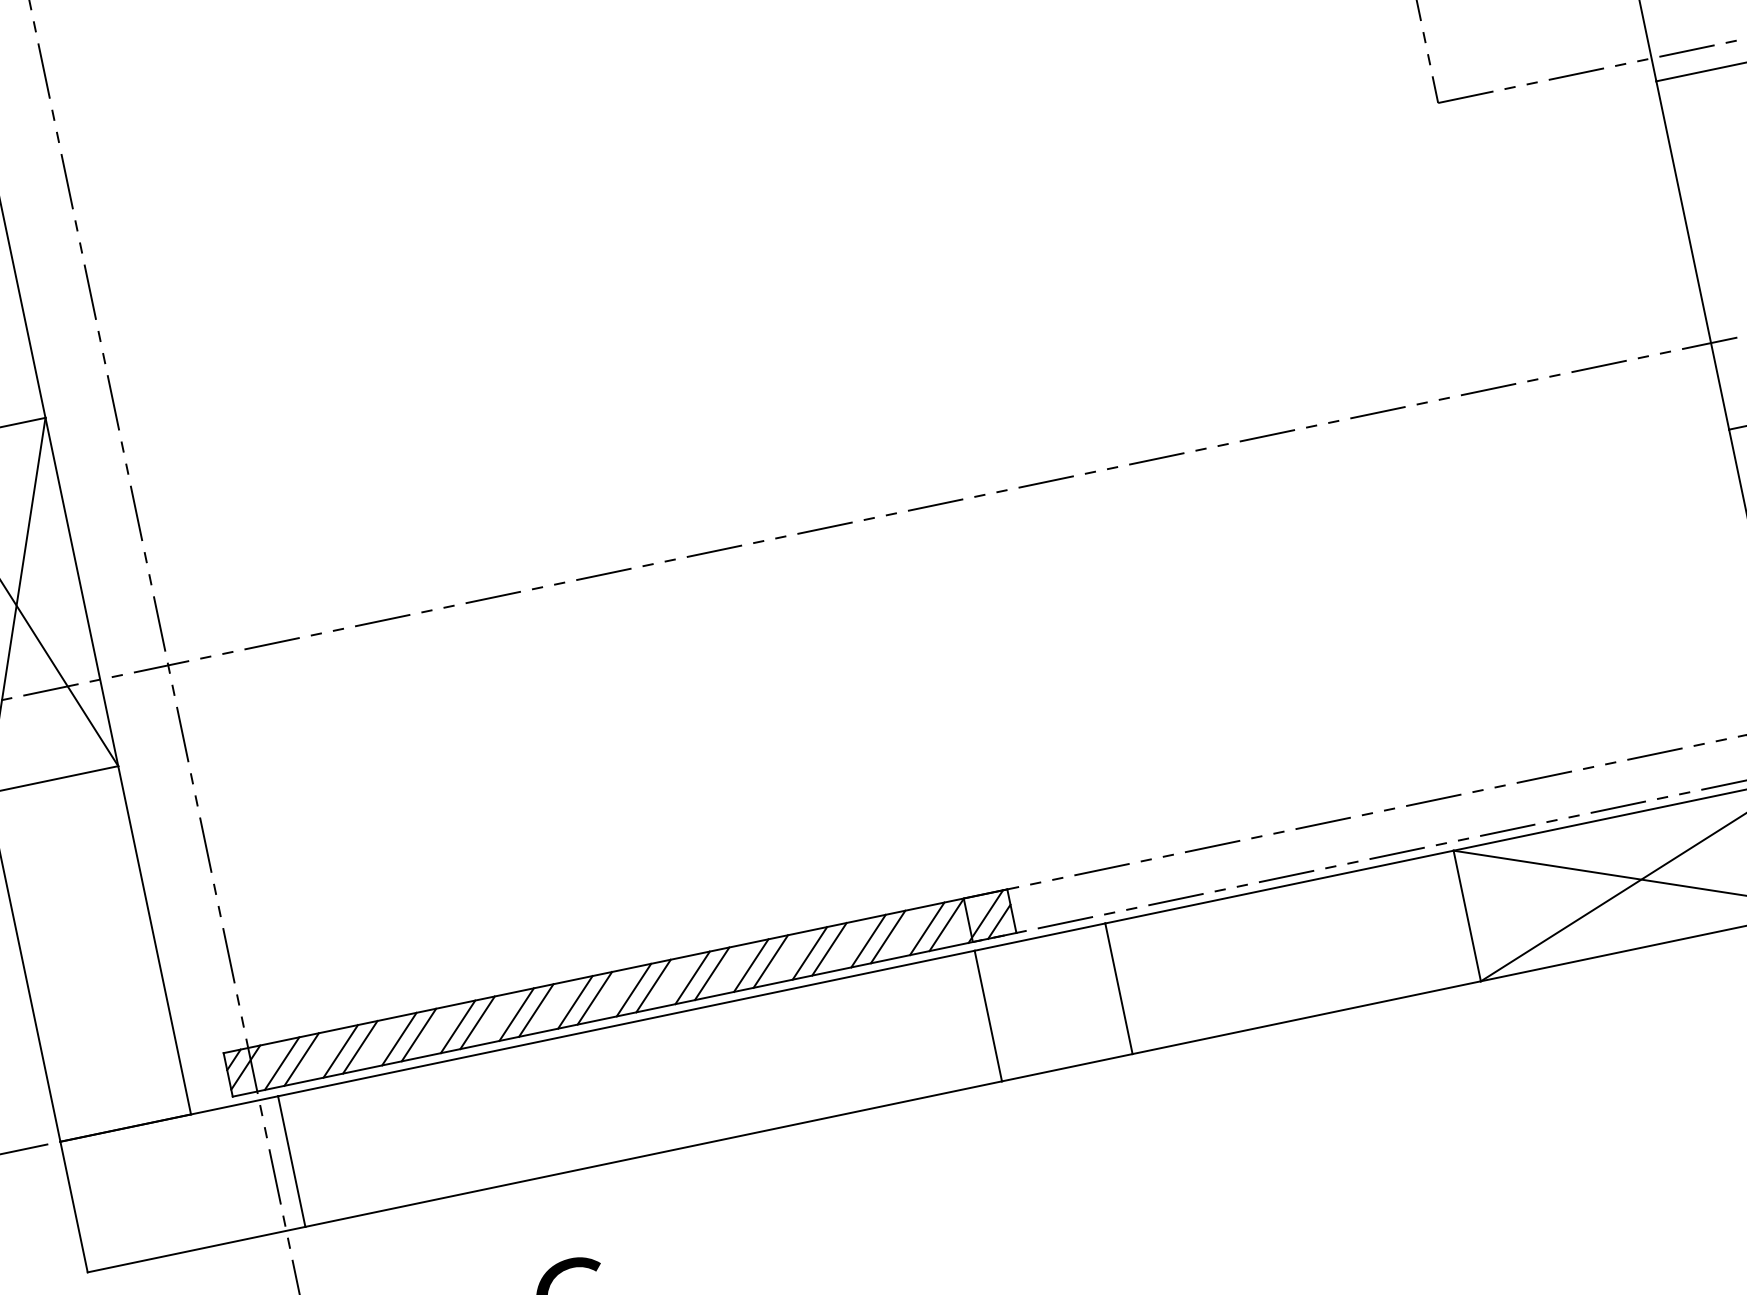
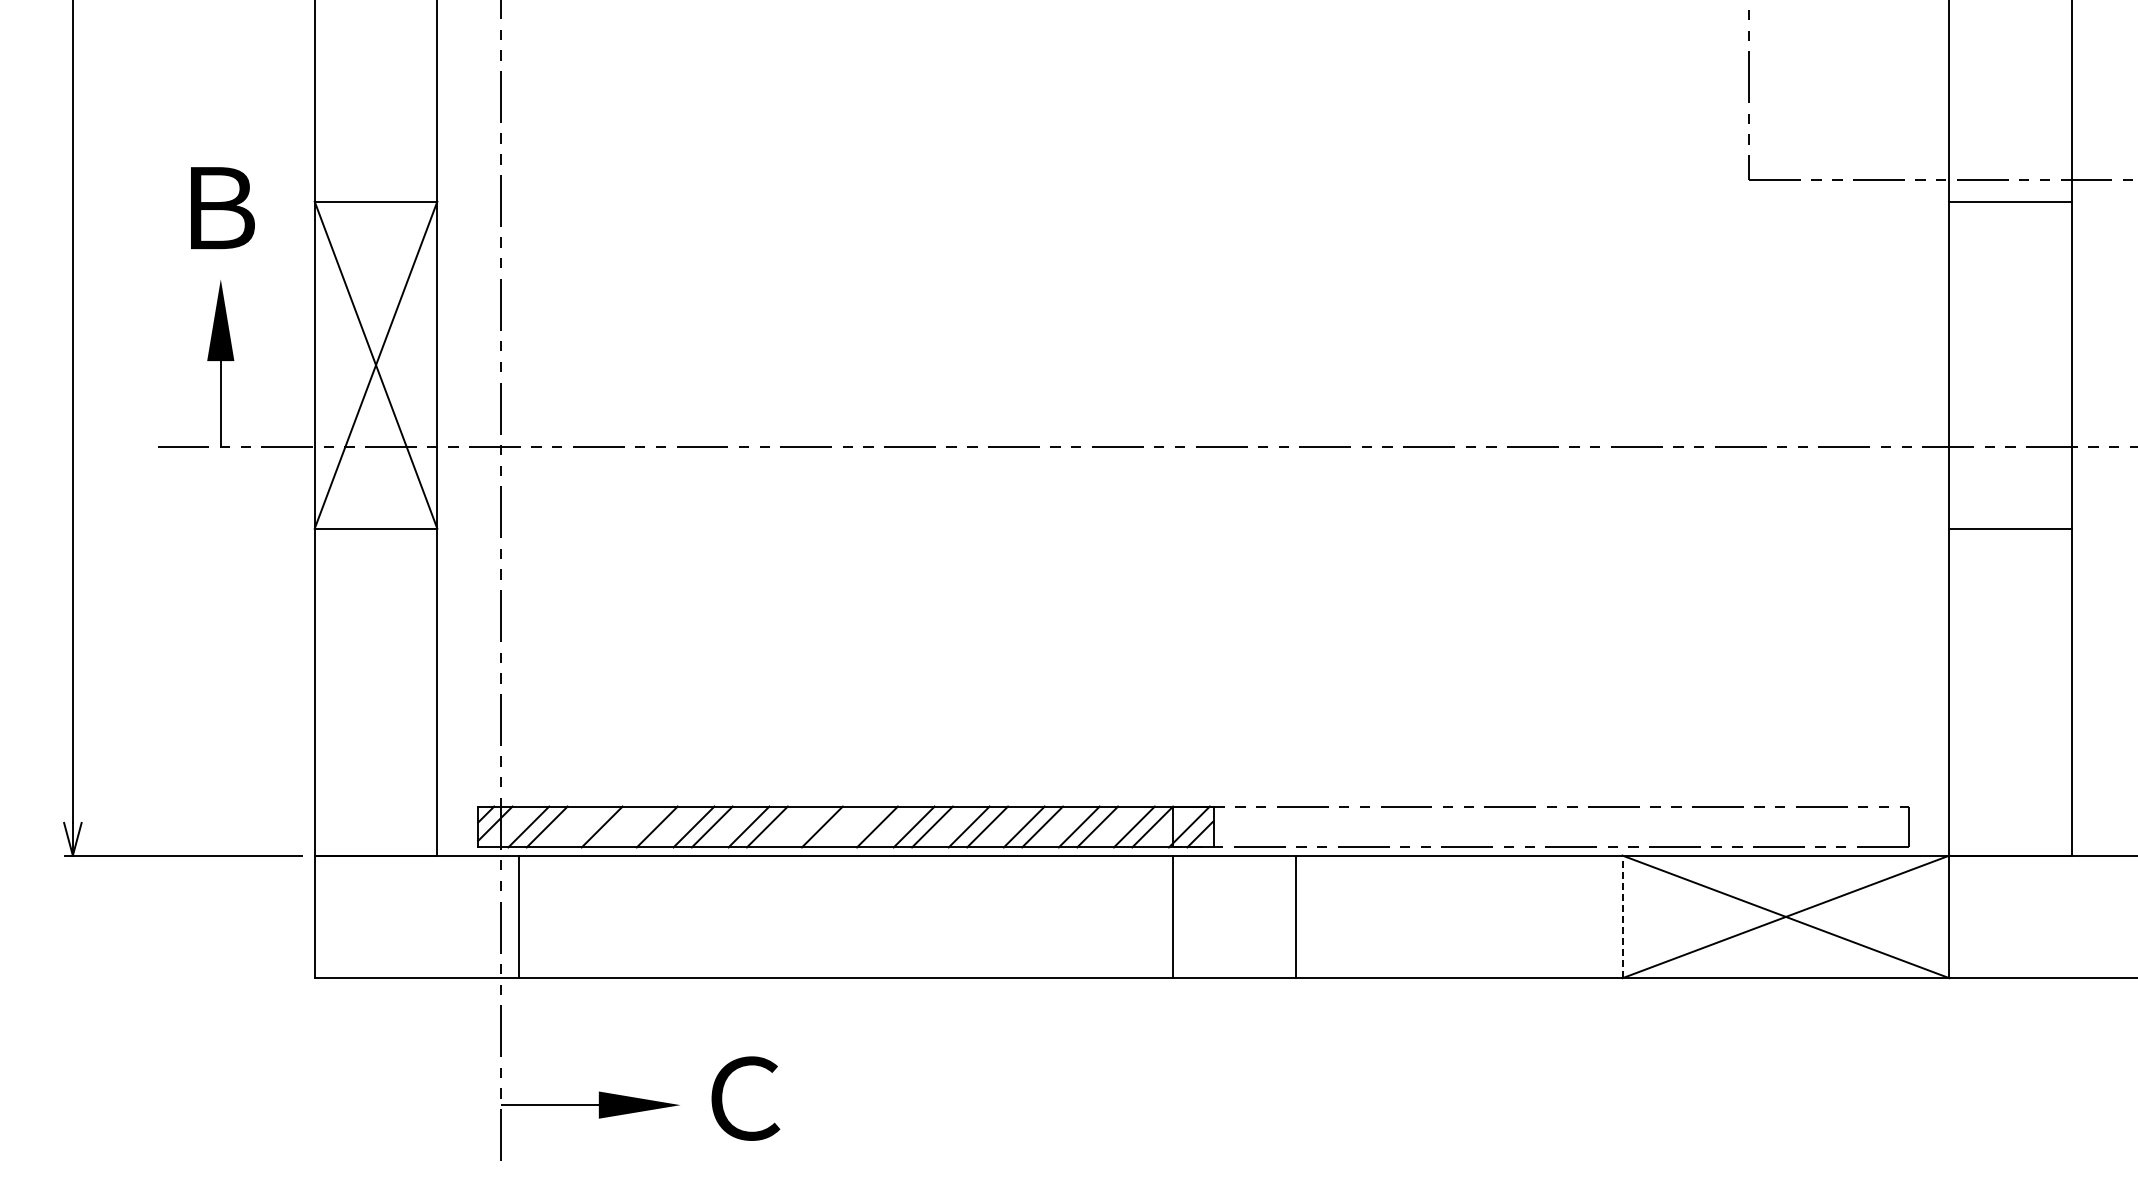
line: (1467, 915) -> (1622, 916), solid -> dashed
line: (633, 989) -> (858, 826), removed
line: (574, 1001) -> (803, 826), removed
line: (398, 1038) -> (638, 826), removed
line: (340, 1050) -> (583, 826), removed

